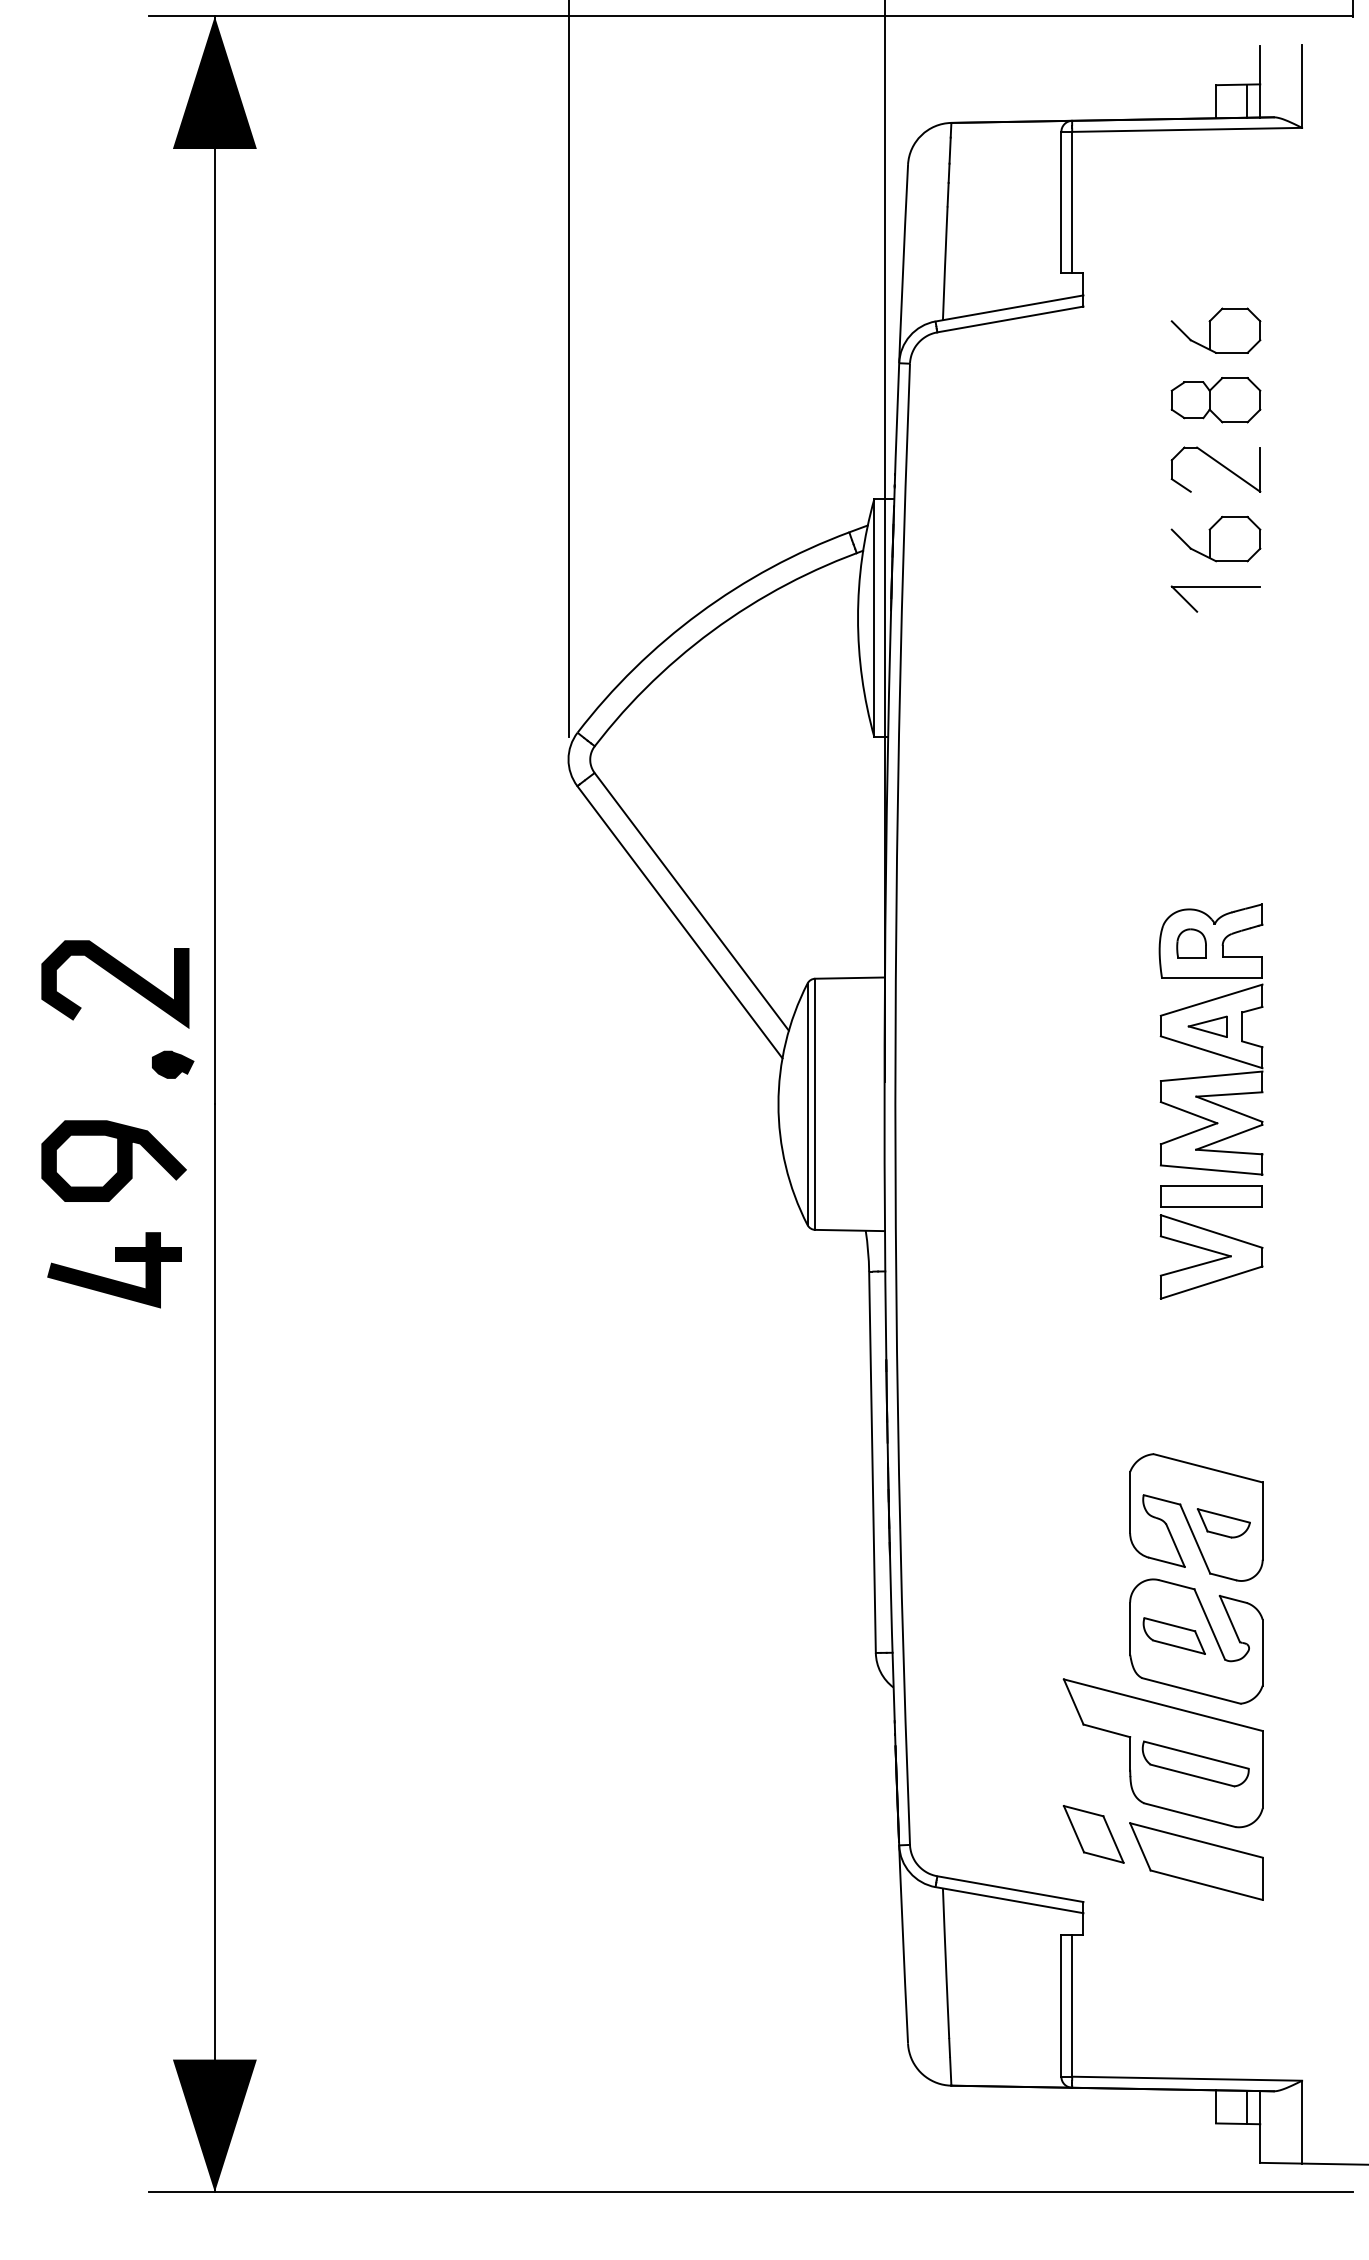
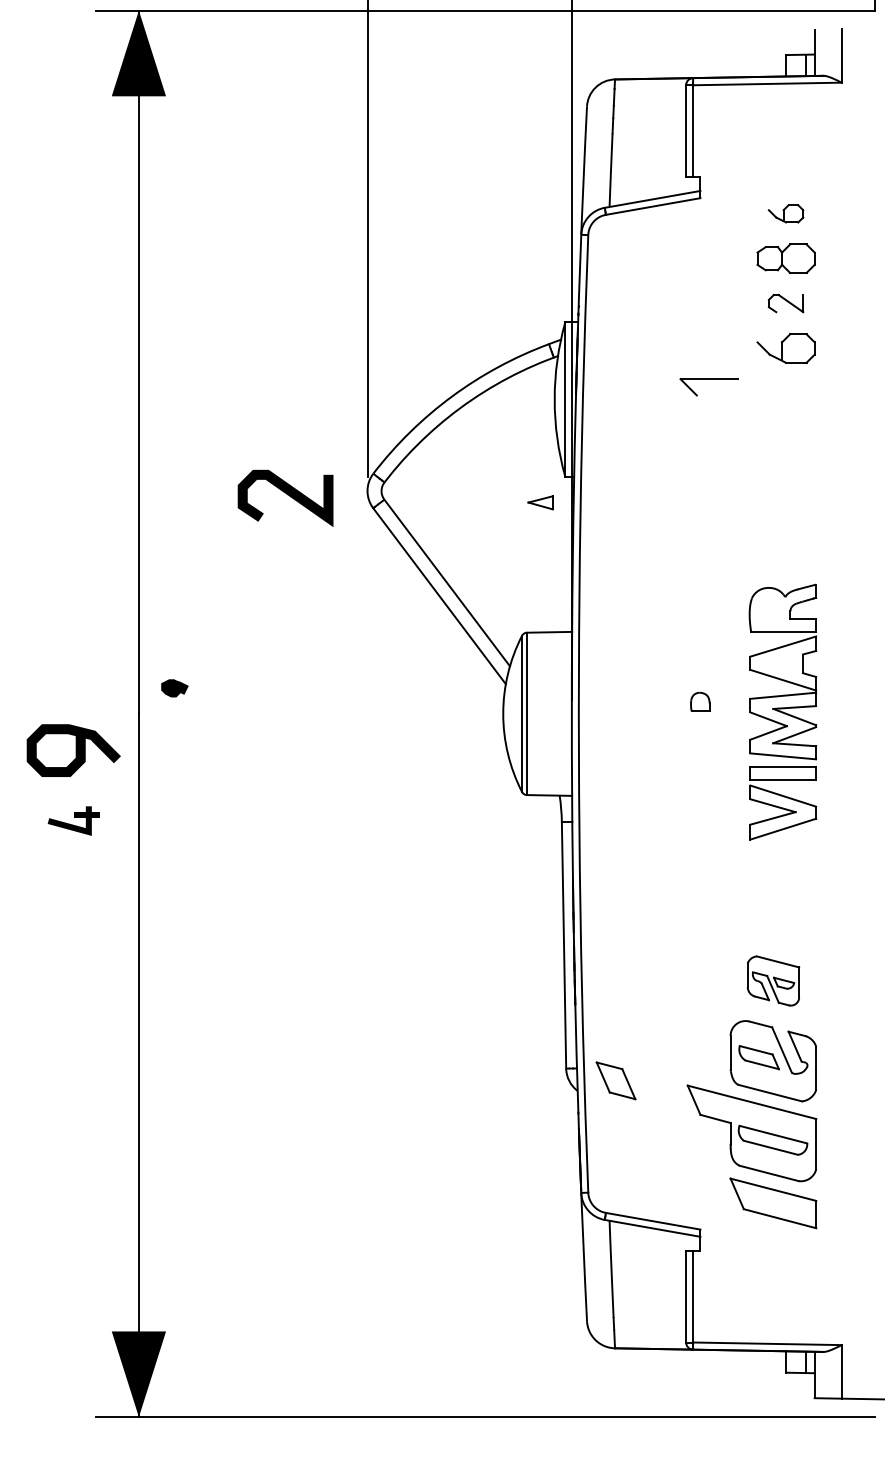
part: (1215, 330) -> (785, 213), size x0.6
part: (1215, 469) -> (785, 303), size x0.6
part: (1215, 587) -> (708, 379), moved
part: (1191, 942) -> (700, 701), moved
curve: (118, 979) -> (287, 495), moved
part: (1207, 1026) -> (540, 502), moved
part: (172, 1065) -> (174, 688), moved
part: (113, 1269) -> (73, 820), size x0.6
part: (1196, 1516) -> (773, 980), size x0.6
part: (1092, 1833) -> (615, 1080), moved

